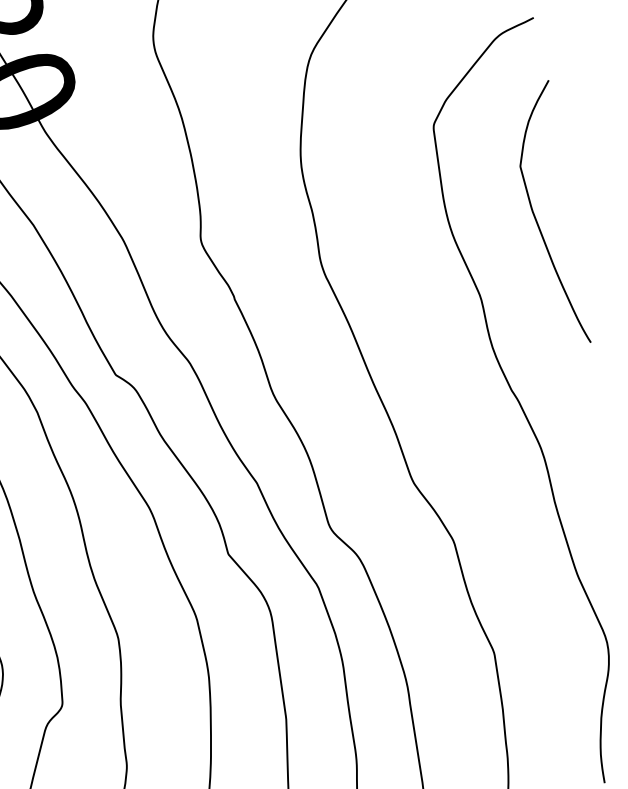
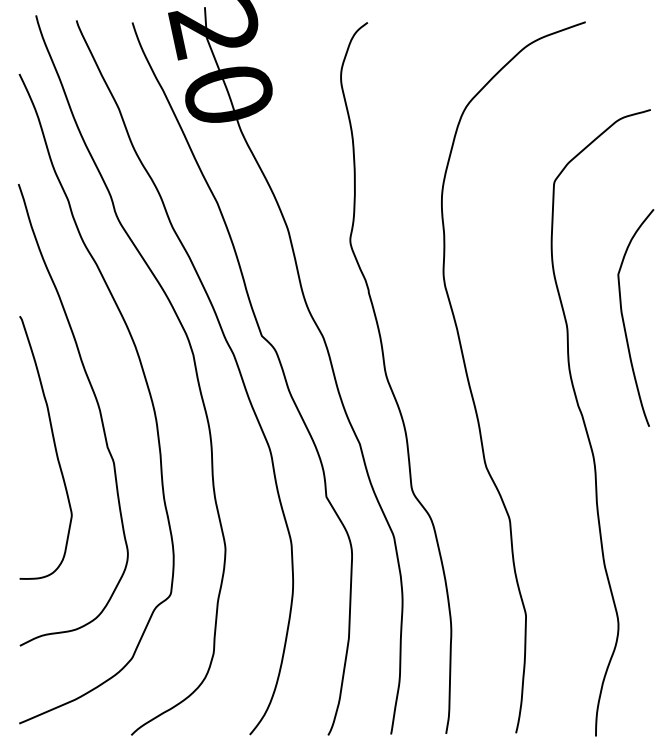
curve: (537, 220) -> (624, 320), moved

